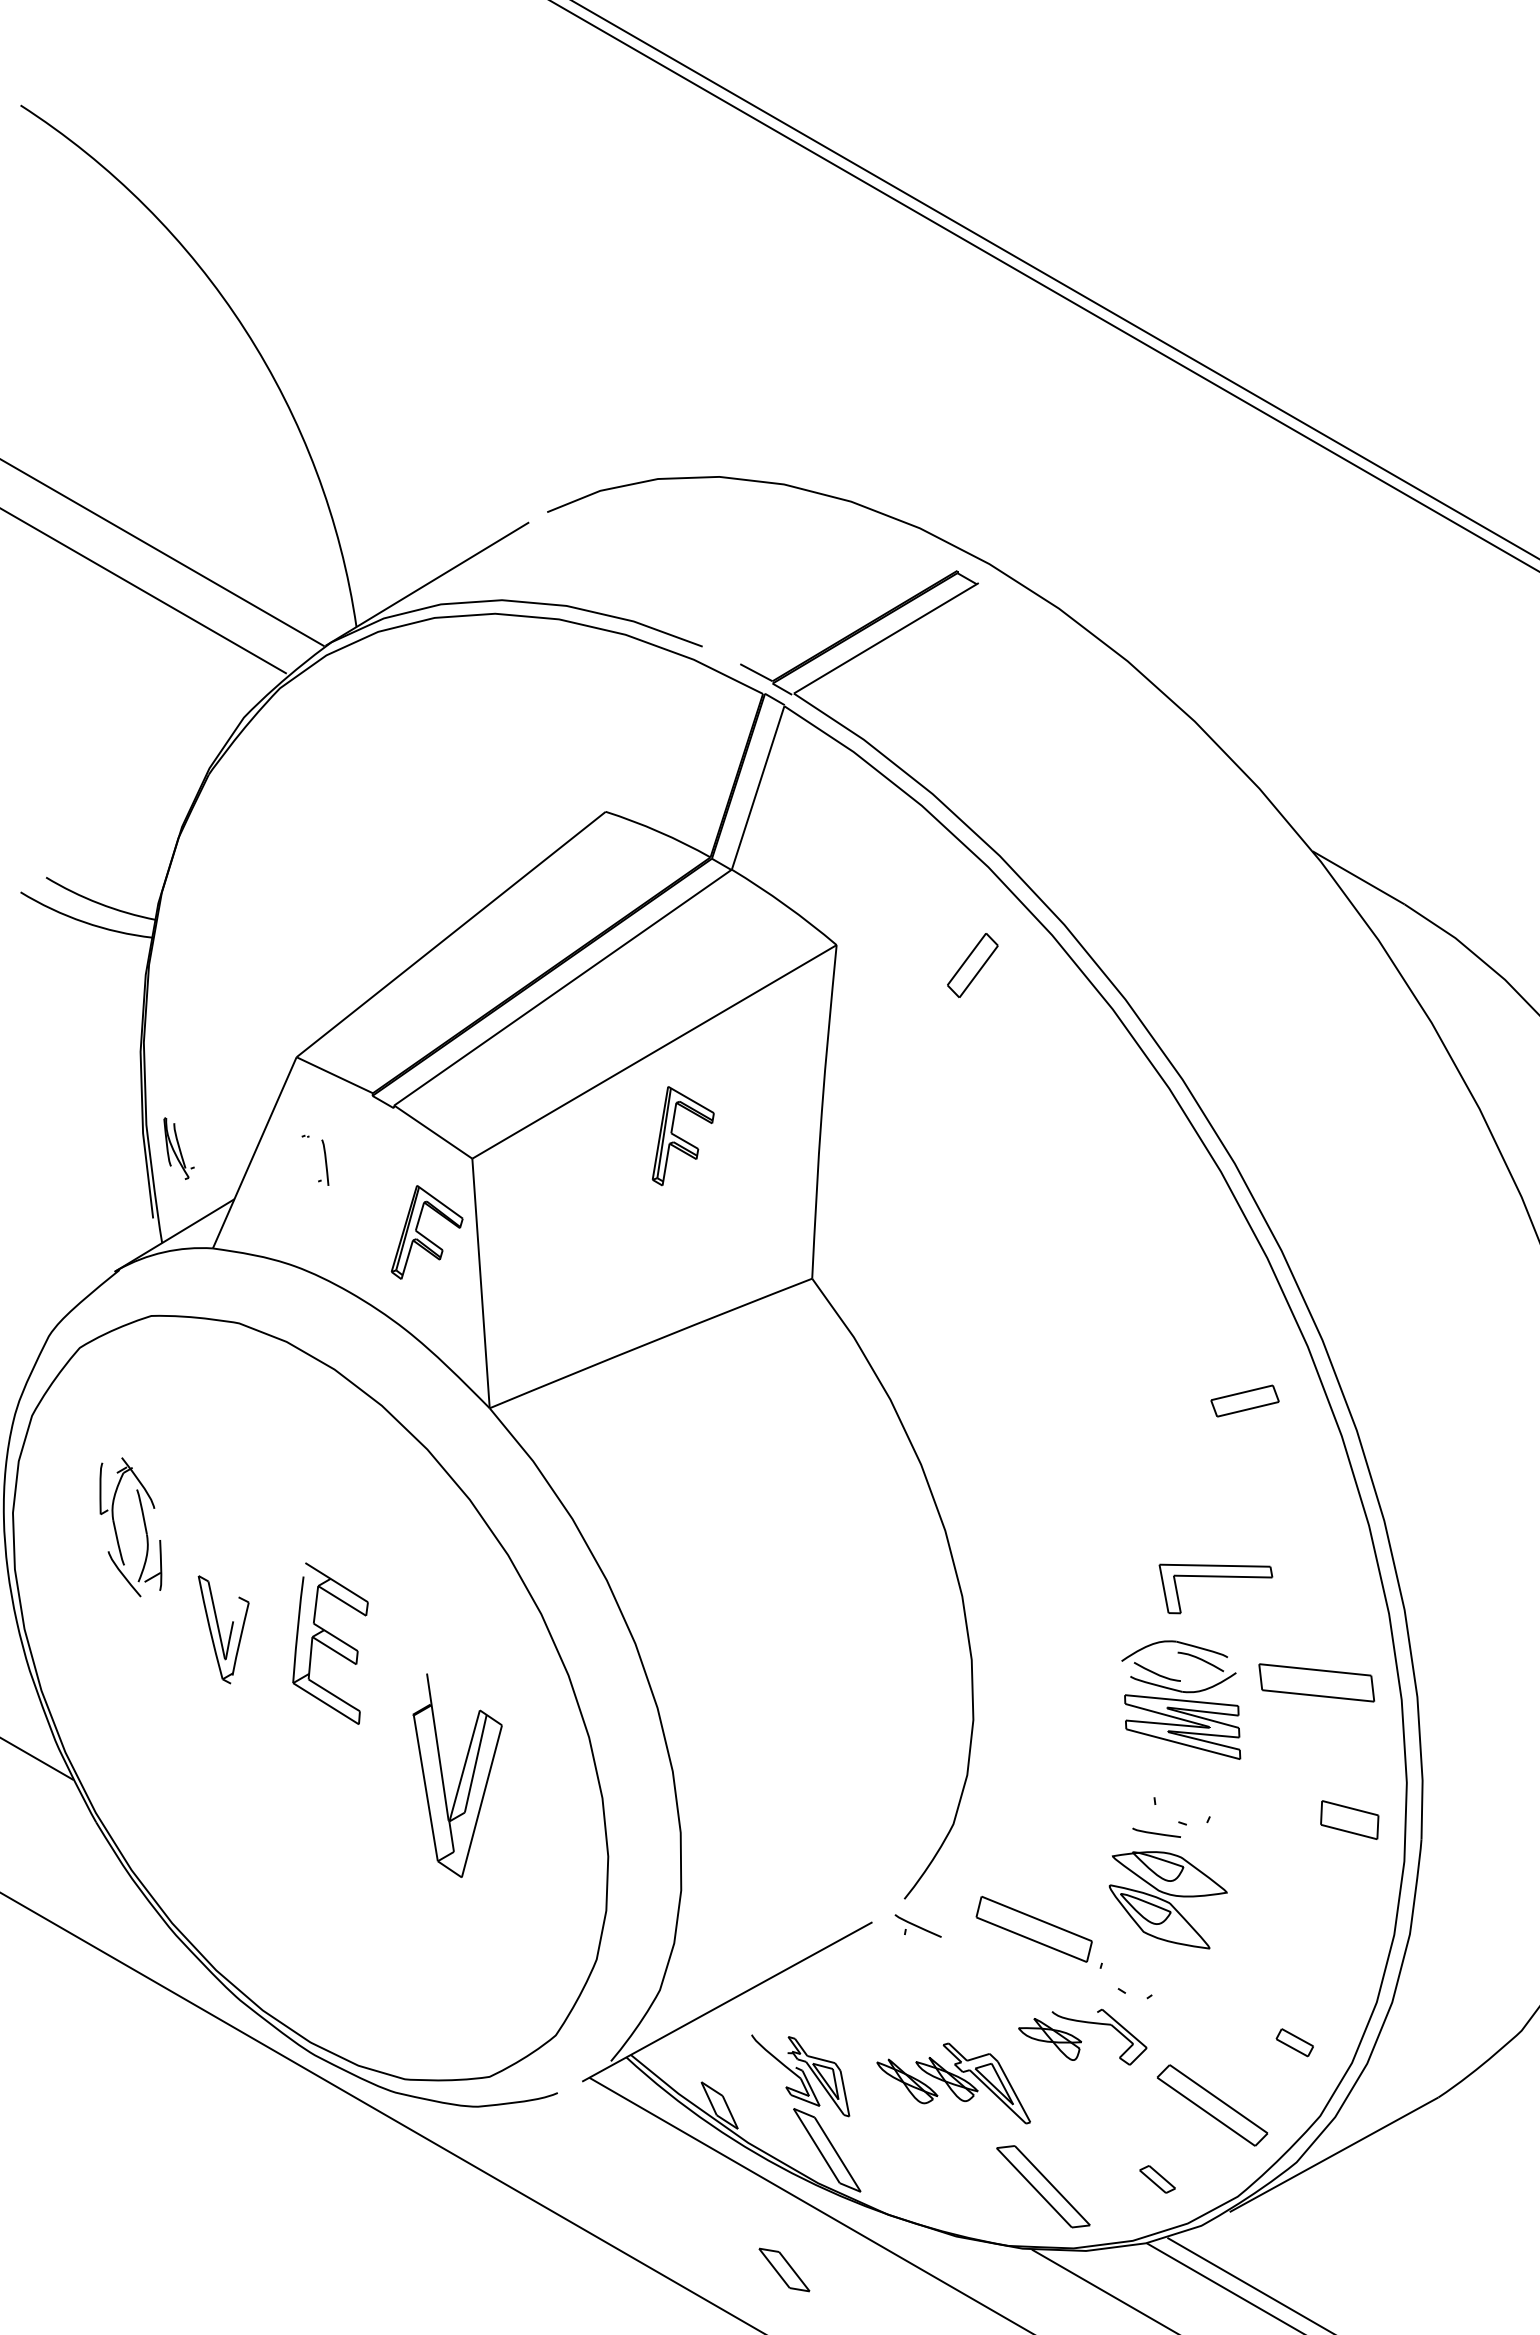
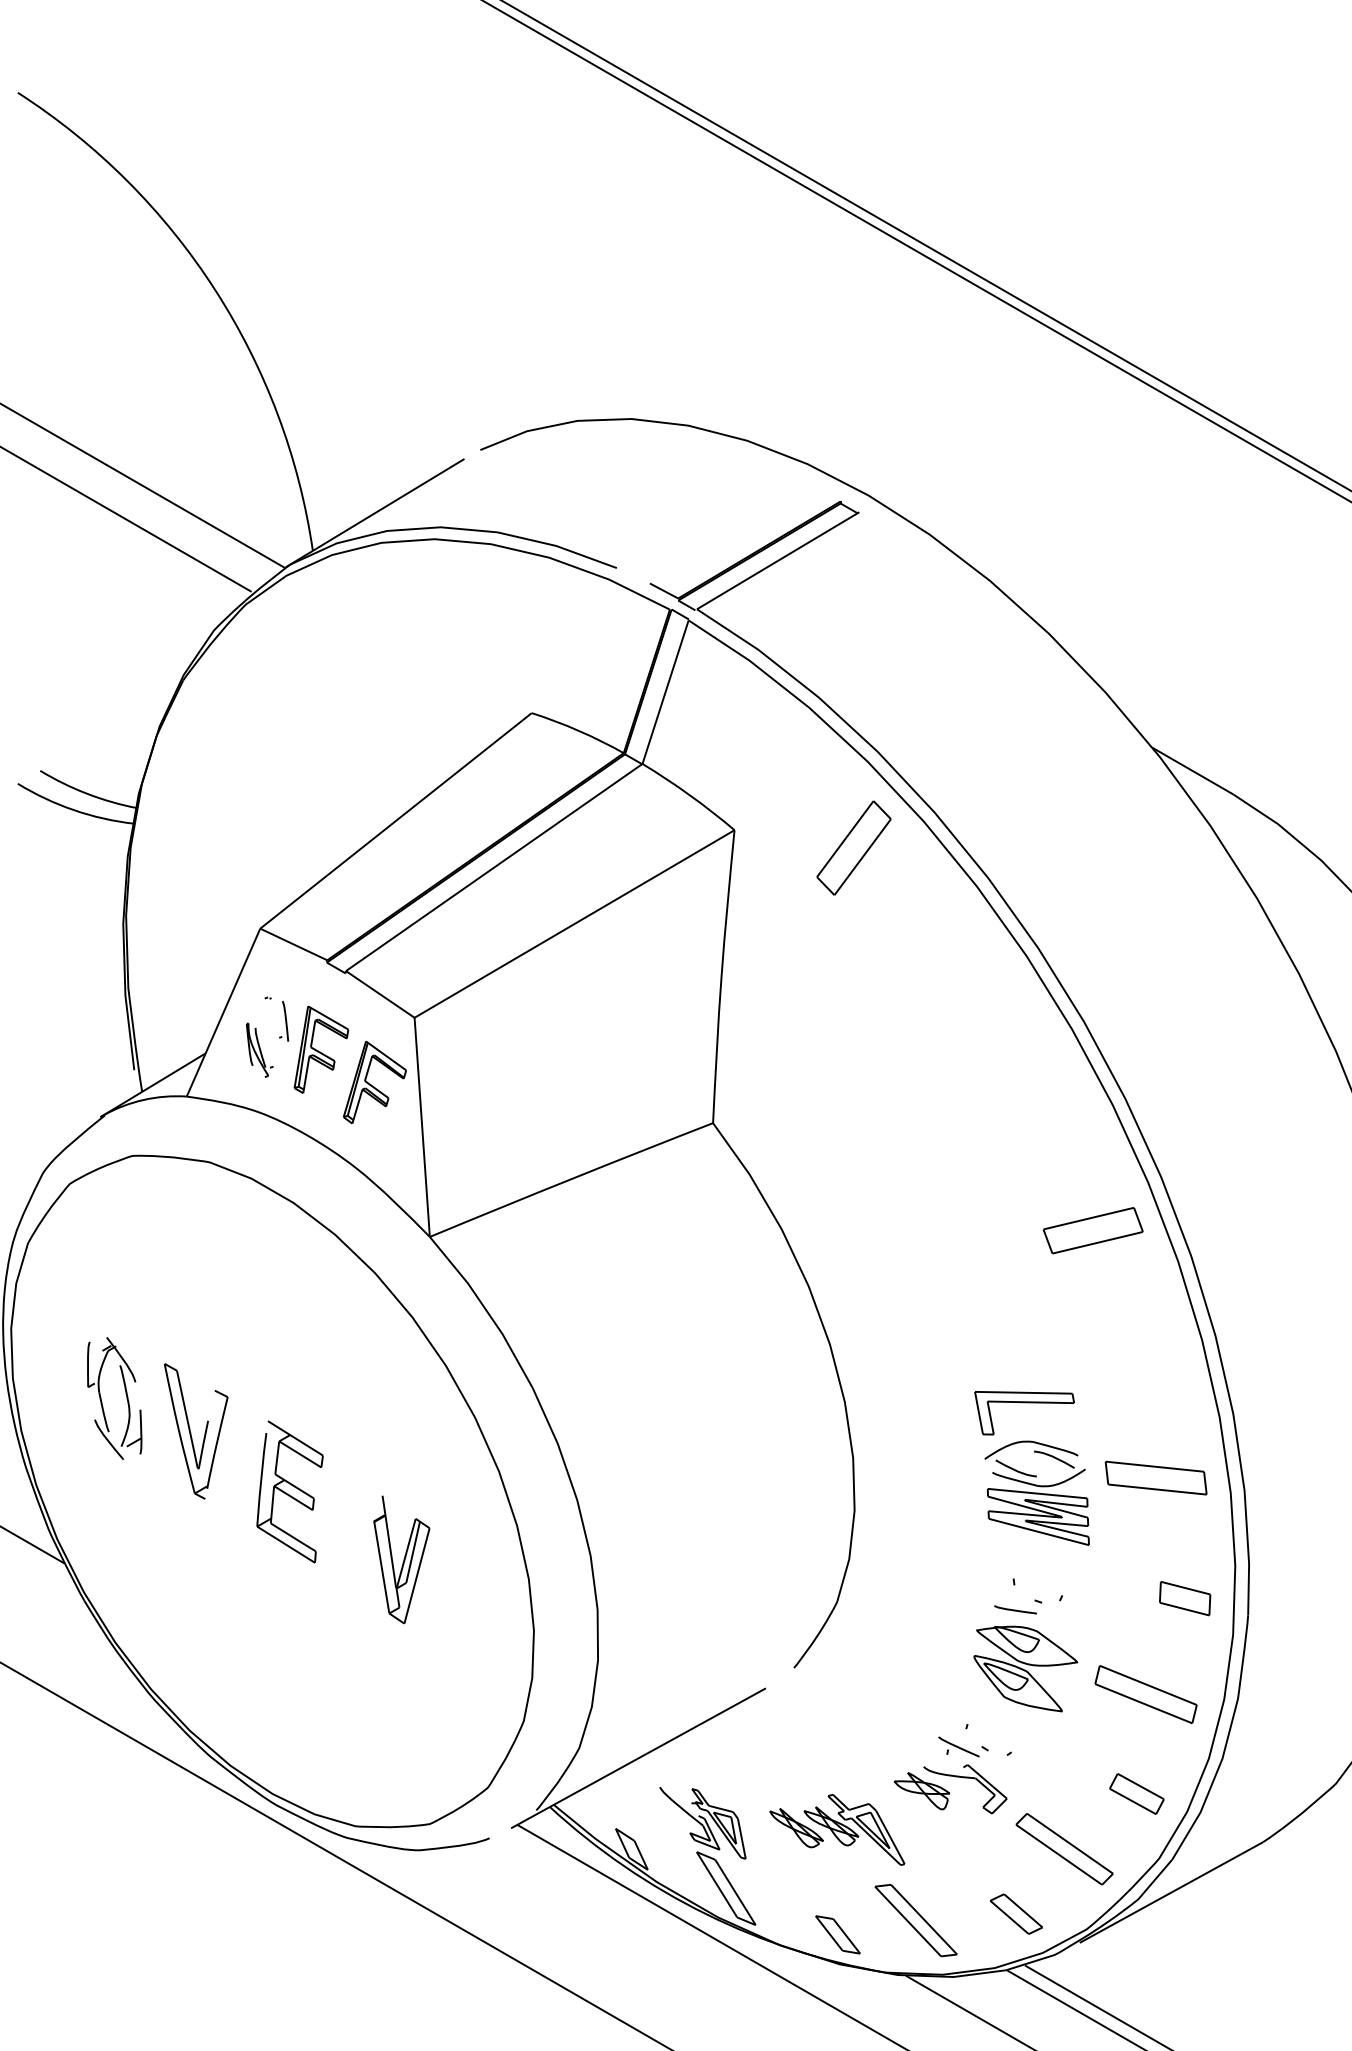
part: (972, 965) -> (853, 848), size x1.67
part: (682, 1136) -> (320, 1050), moved
part: (178, 1148) -> (259, 1050), moved
part: (1244, 1400) -> (1092, 1230), size x1.67
part: (143, 1523) -> (125, 1395), moved
part: (1215, 1577) -> (1024, 1403), moved
part: (223, 1629) -> (196, 1431), size x1.43
part: (330, 1643) -> (290, 1491), moved
part: (457, 1776) -> (401, 1560), size x0.71
part: (917, 1925) -> (958, 1746), moved
part: (1033, 1928) -> (1145, 1693), moved
part: (1294, 2042) -> (1136, 1793), size x1.67
part: (1157, 2179) -> (1016, 1914), size x1.67
part: (784, 2269) -> (838, 1934), moved

